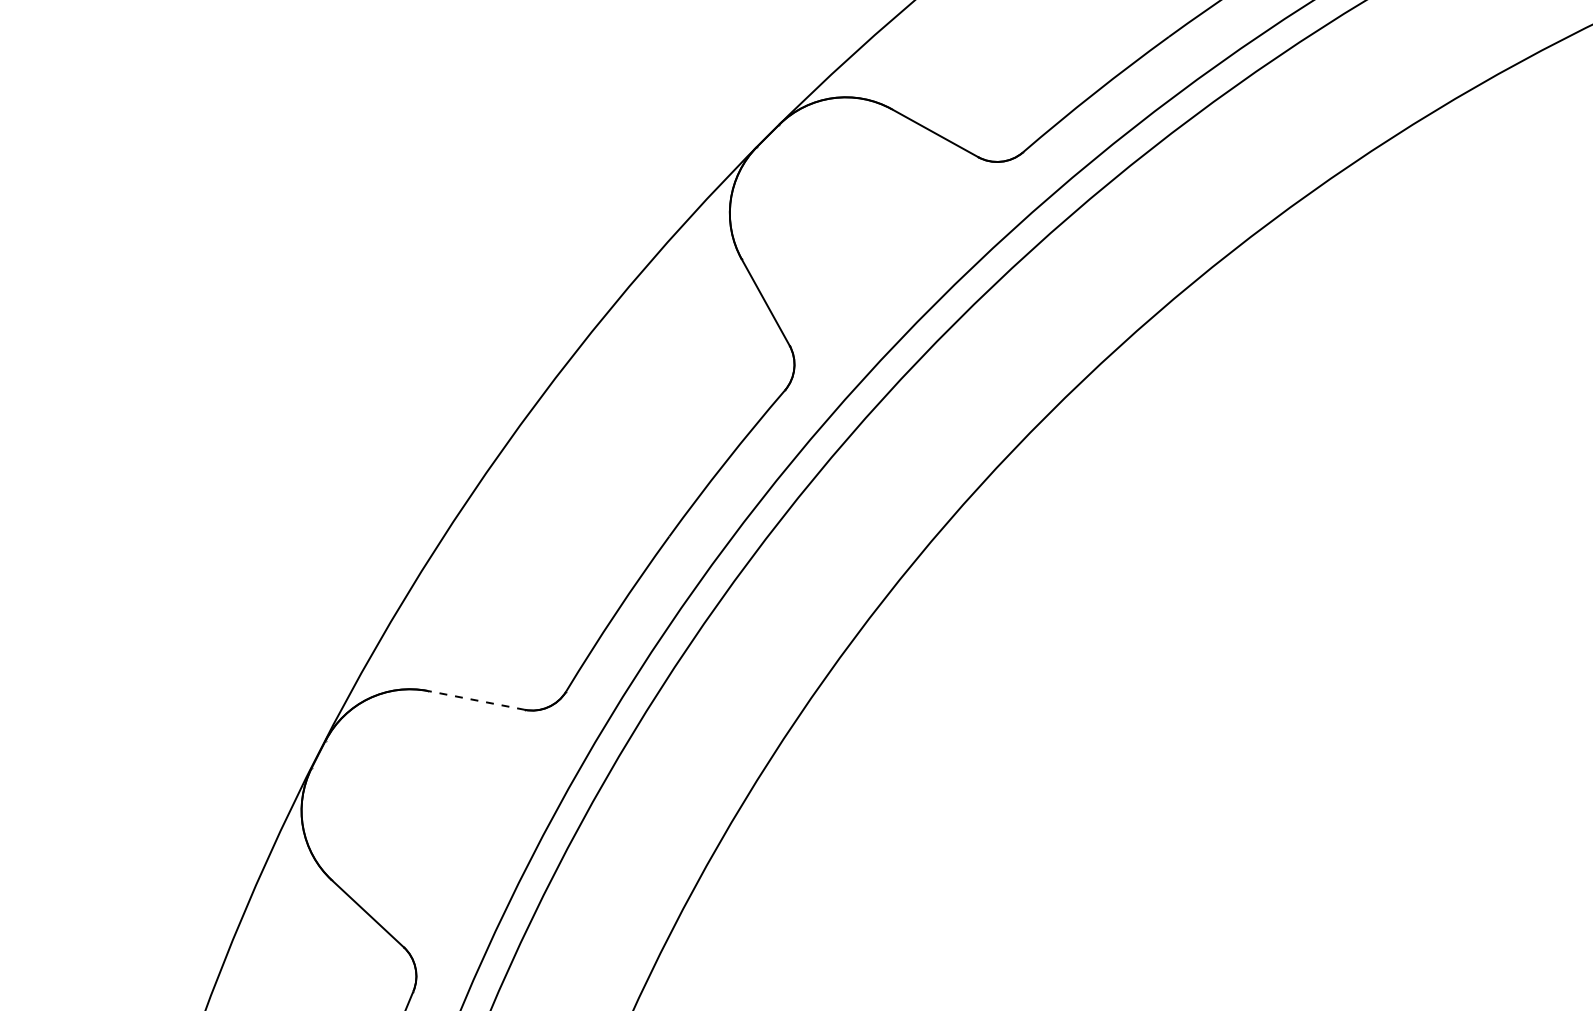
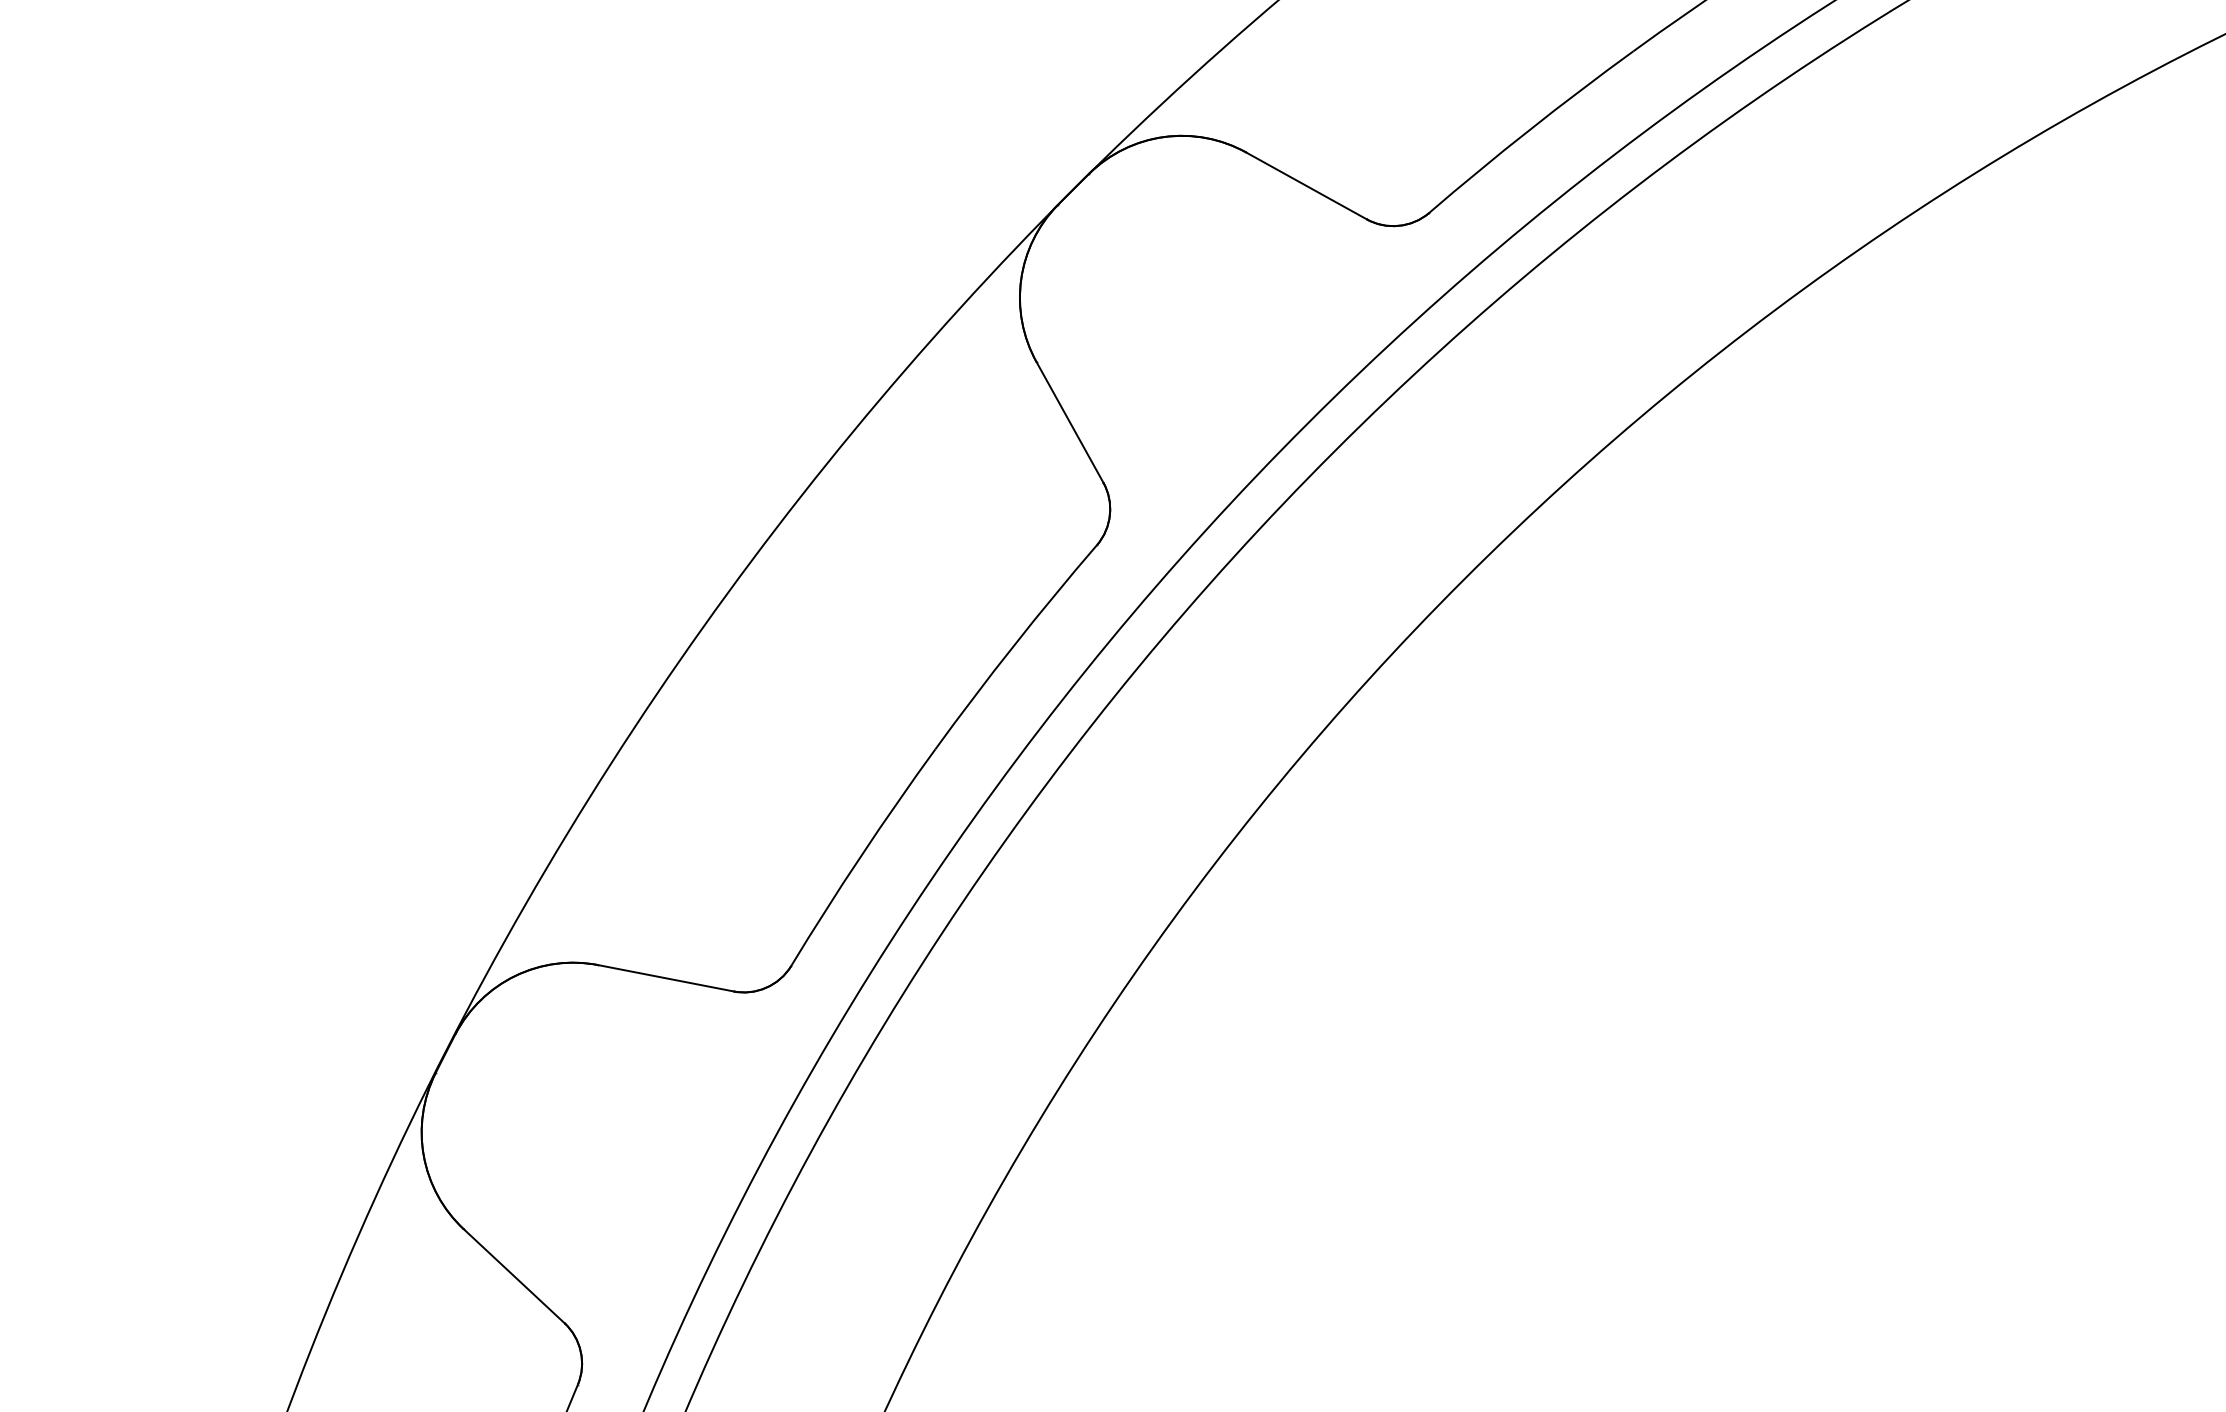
line: (476, 700) -> (665, 978), dashed -> solid

